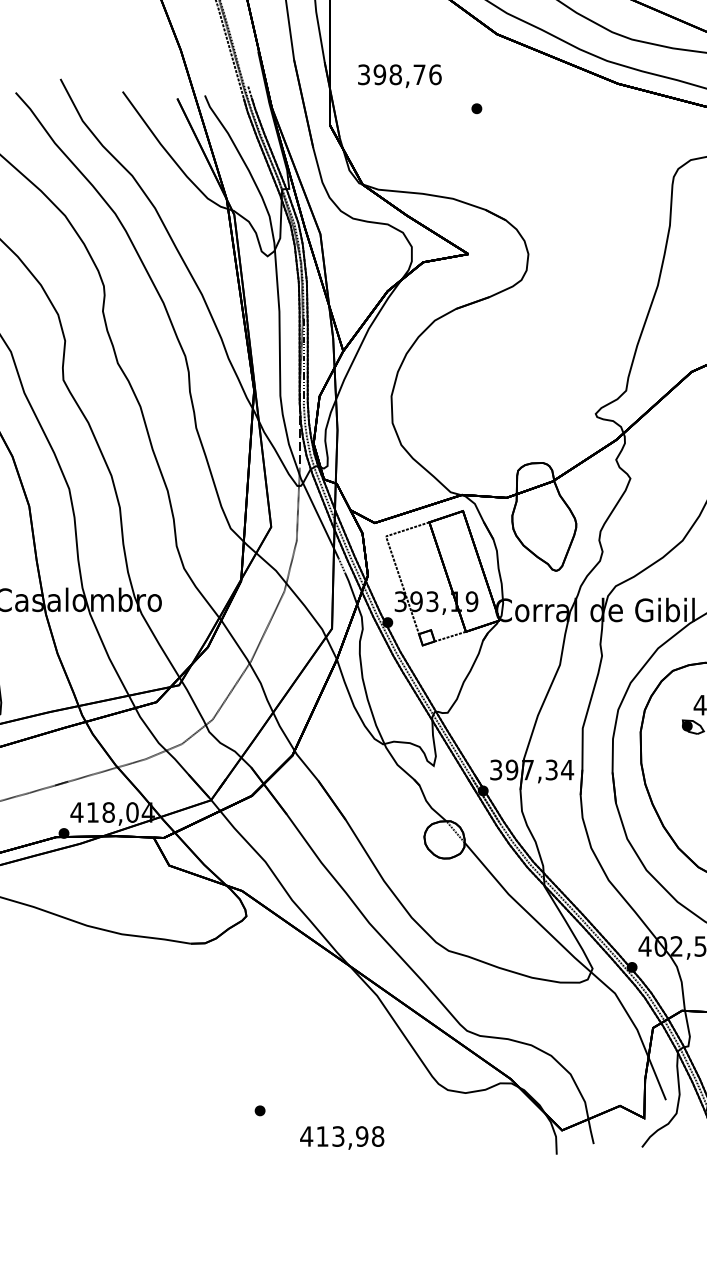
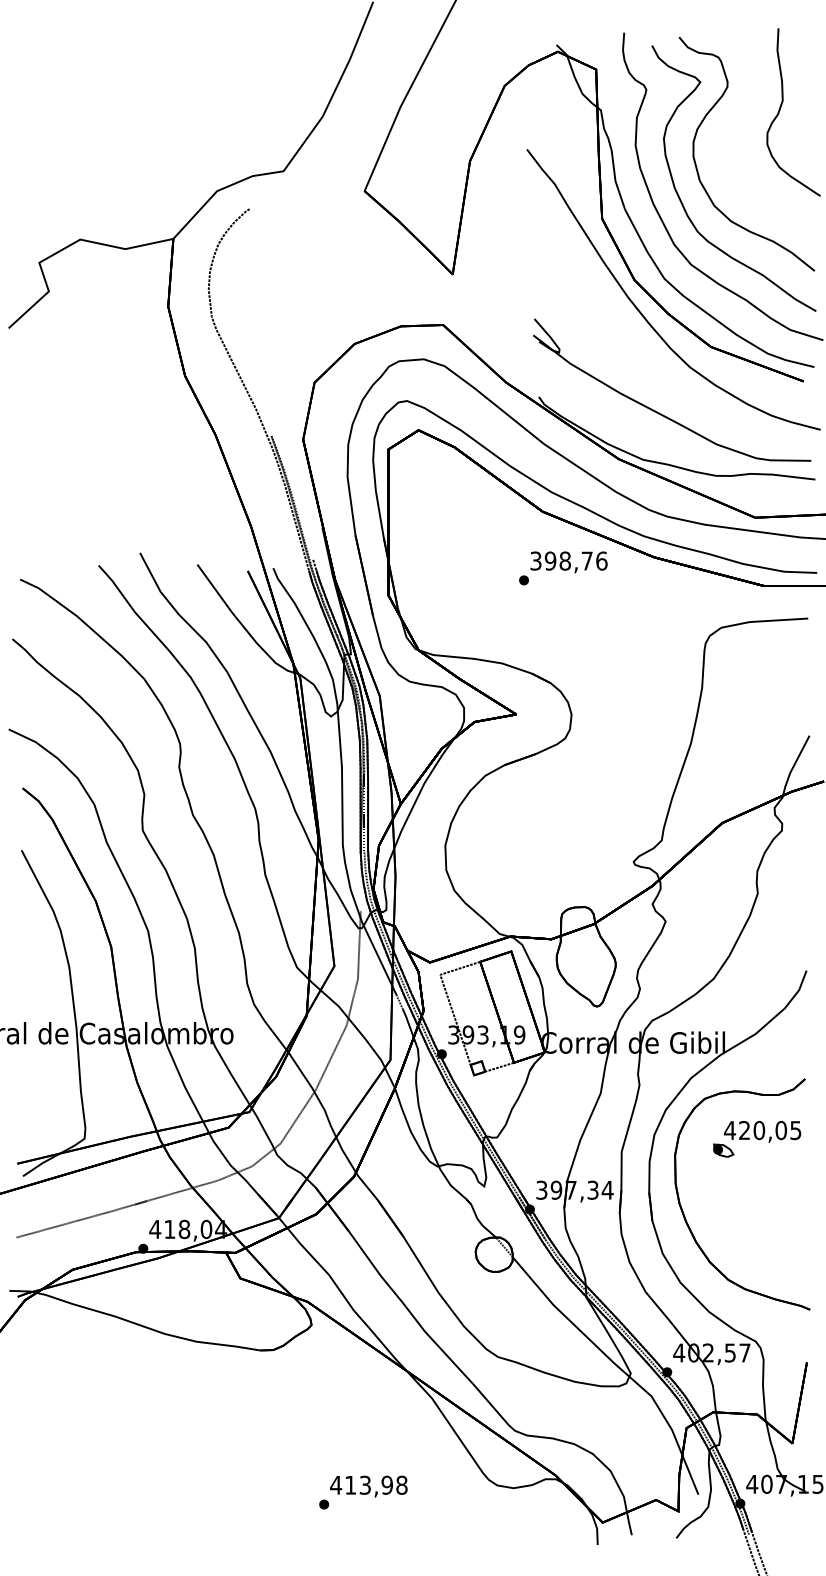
text: (399, 76) -> (568, 562), moved
text: (341, 1137) -> (368, 1486), moved

